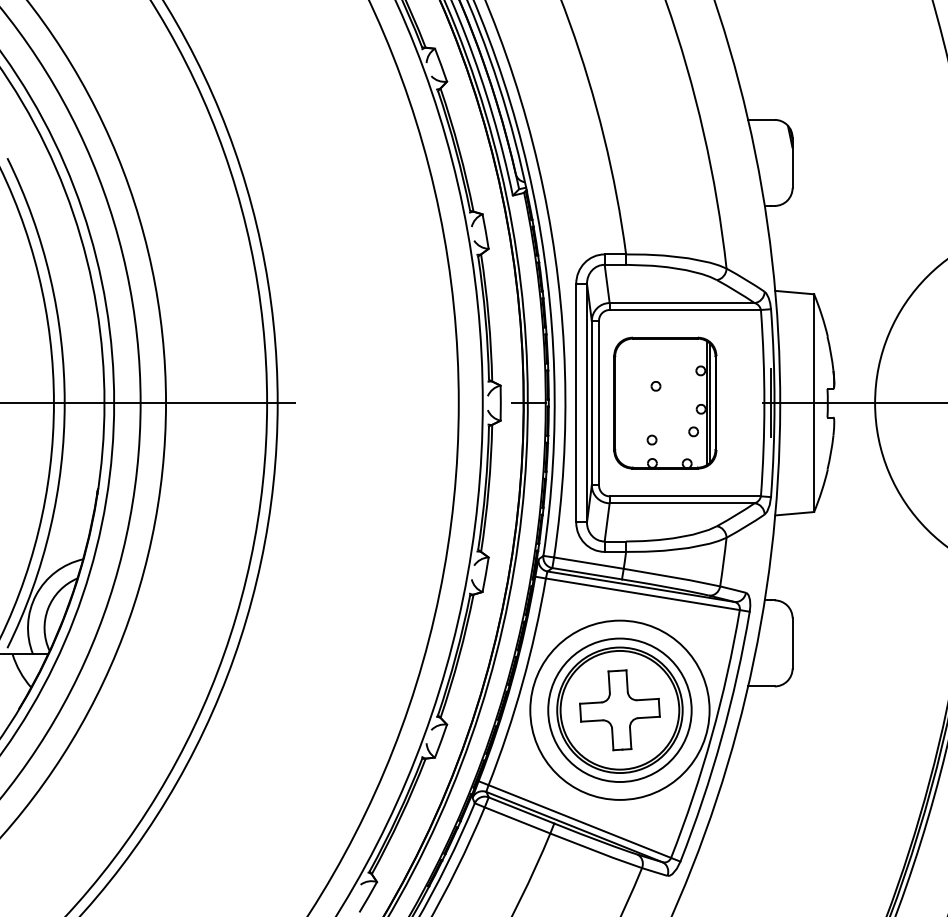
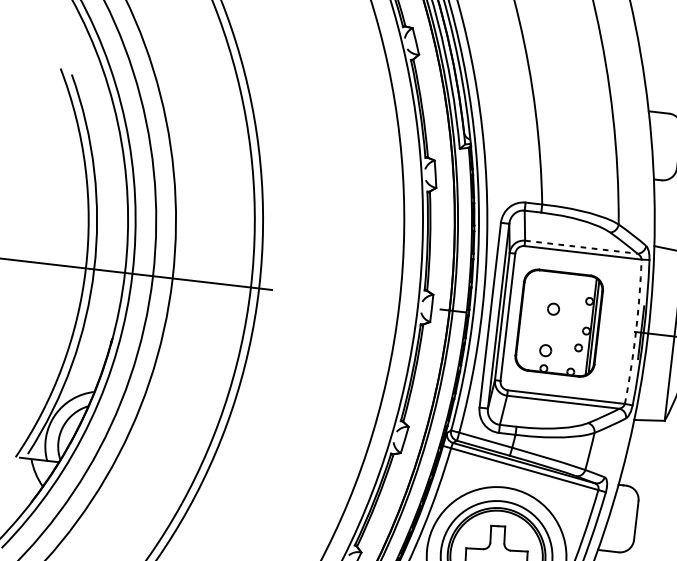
line: (682, 303) -> (581, 247), solid -> dashed
part: (655, 386) -> (553, 309), size x1.6
arc: (764, 403) -> (636, 332), solid -> dashed
part: (651, 439) -> (545, 350), size x1.6

